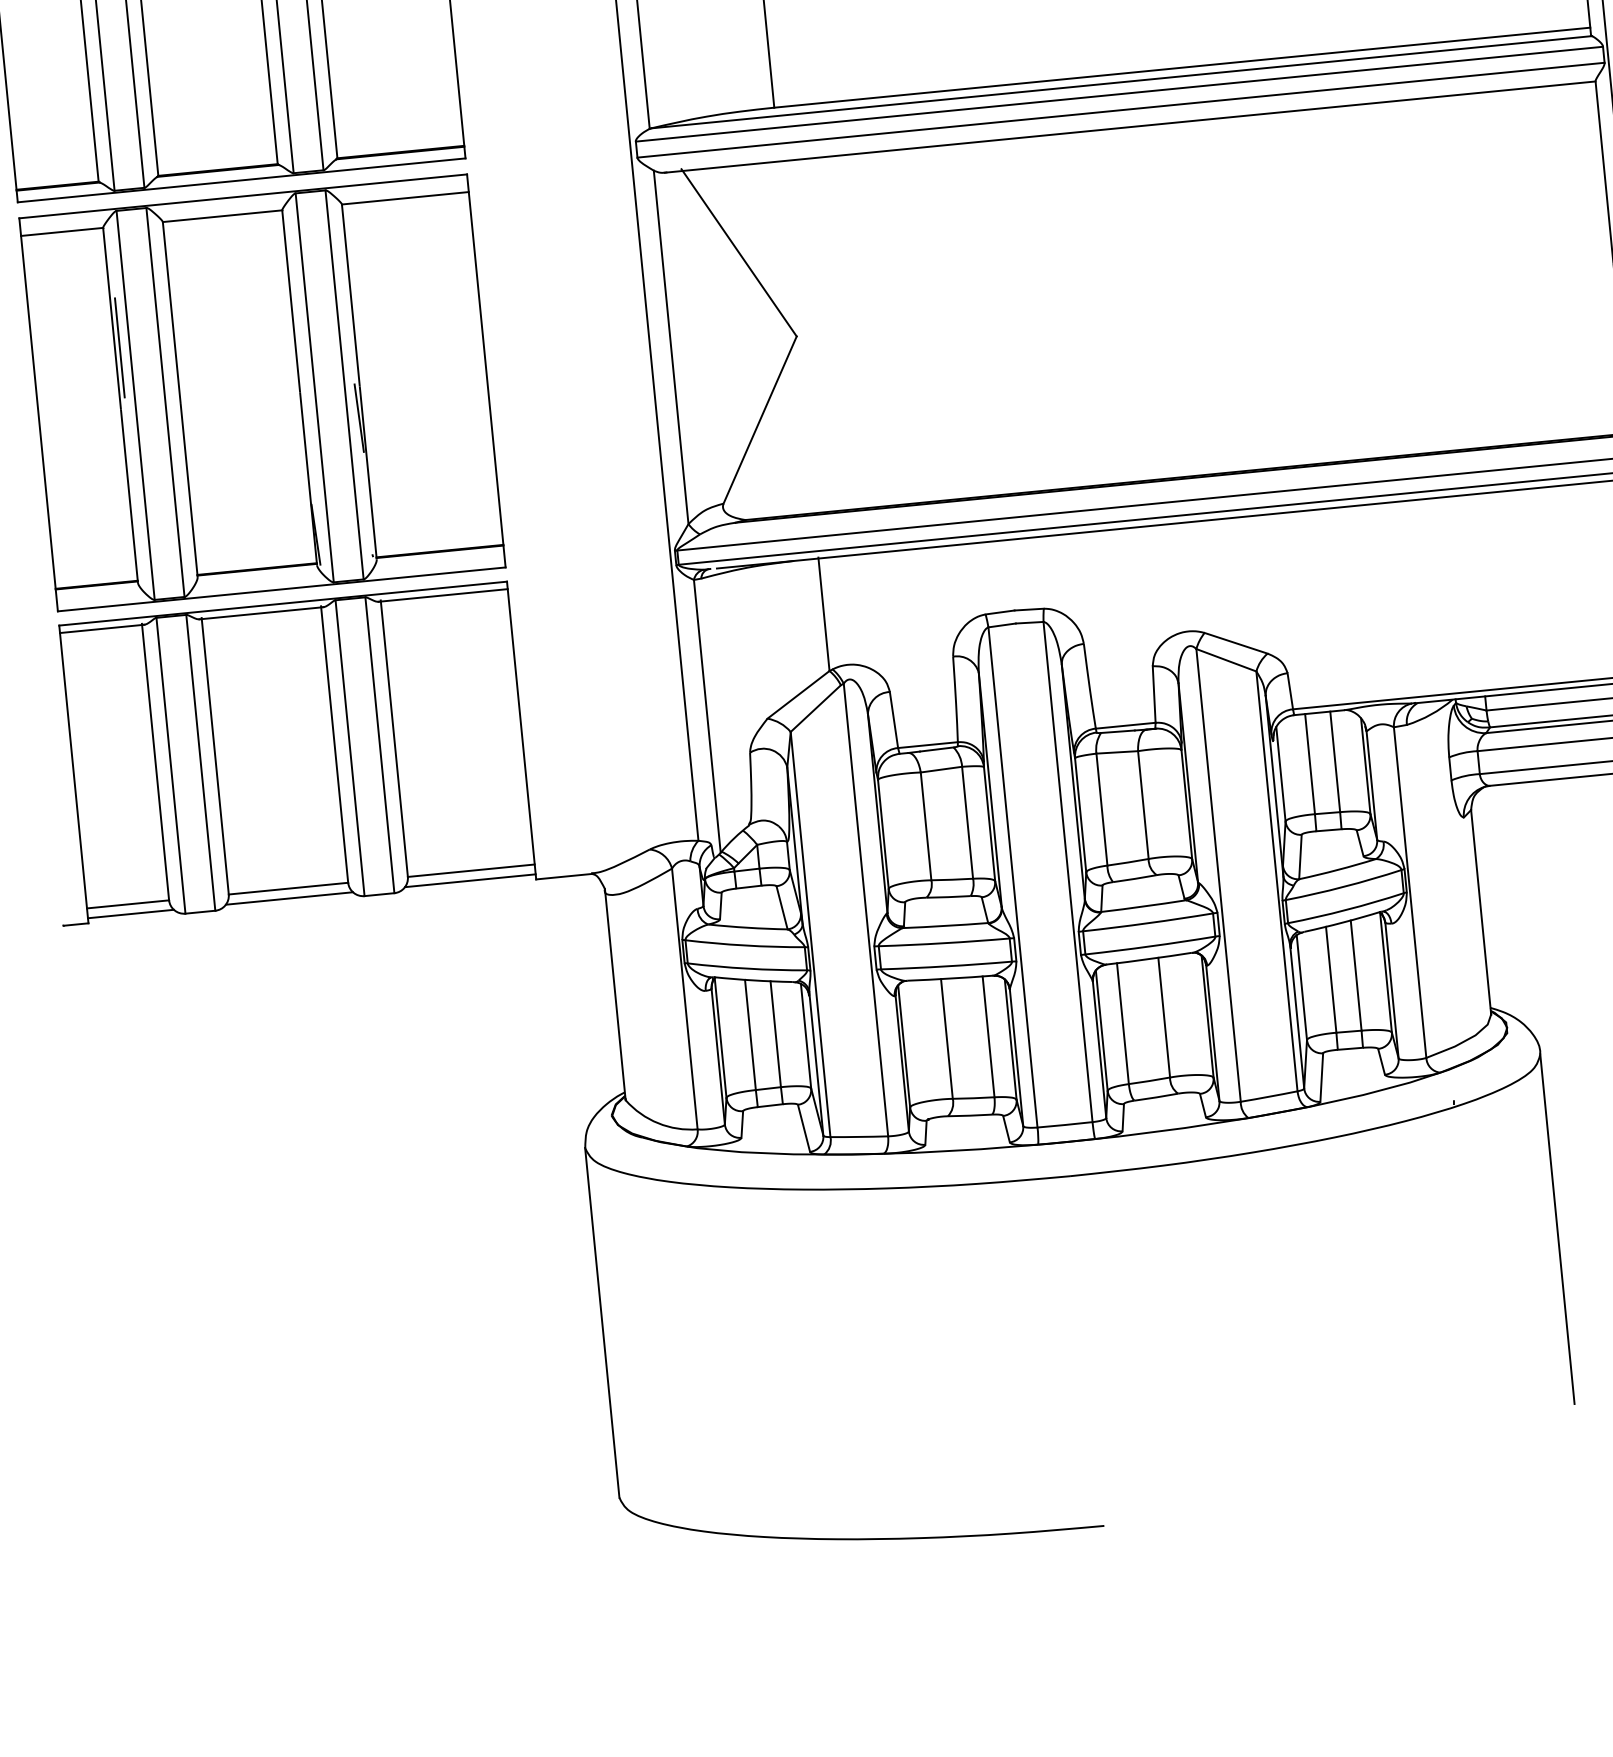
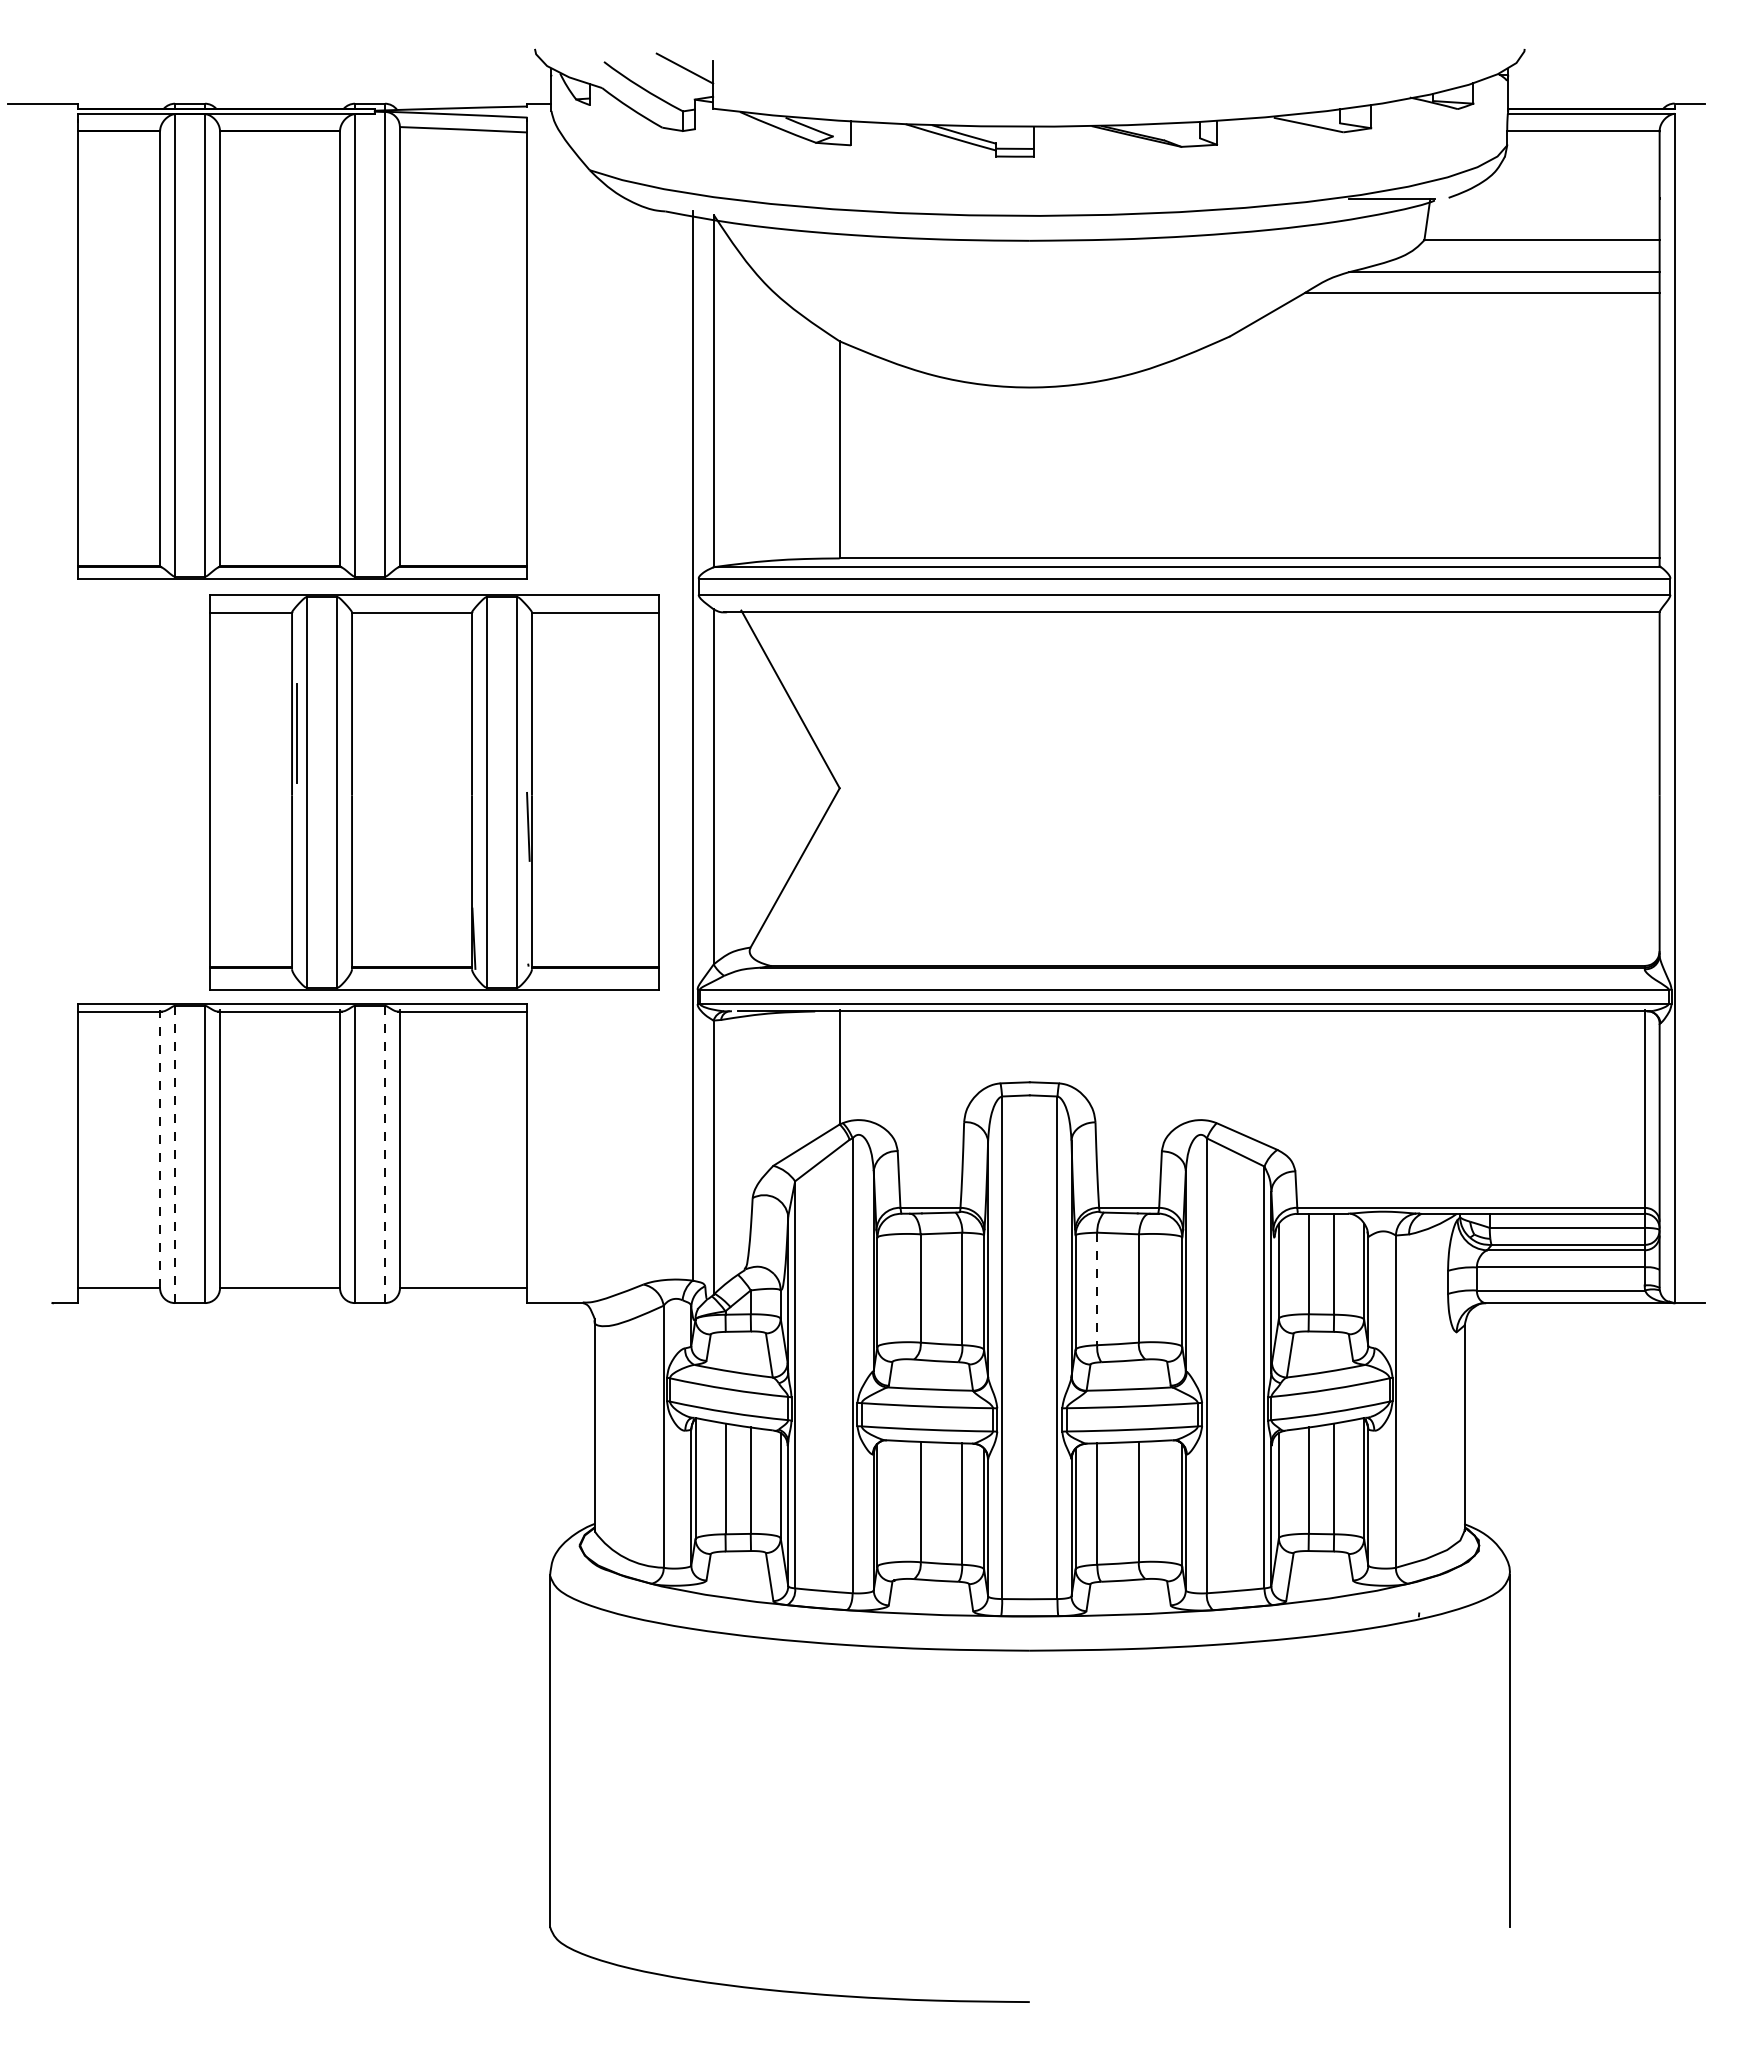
part: (262, 393) -> (434, 792), moved
line: (379, 745) -> (384, 1154), solid -> dashed
line: (155, 762) -> (160, 1149), solid -> dashed
line: (171, 765) -> (175, 1154), solid -> dashed
line: (1102, 810) -> (1097, 1289), solid -> dashed
line: (470, 881) -> (461, 1298), removed
line: (288, 898) -> (279, 1298), removed
line: (130, 914) -> (120, 1298), removed

